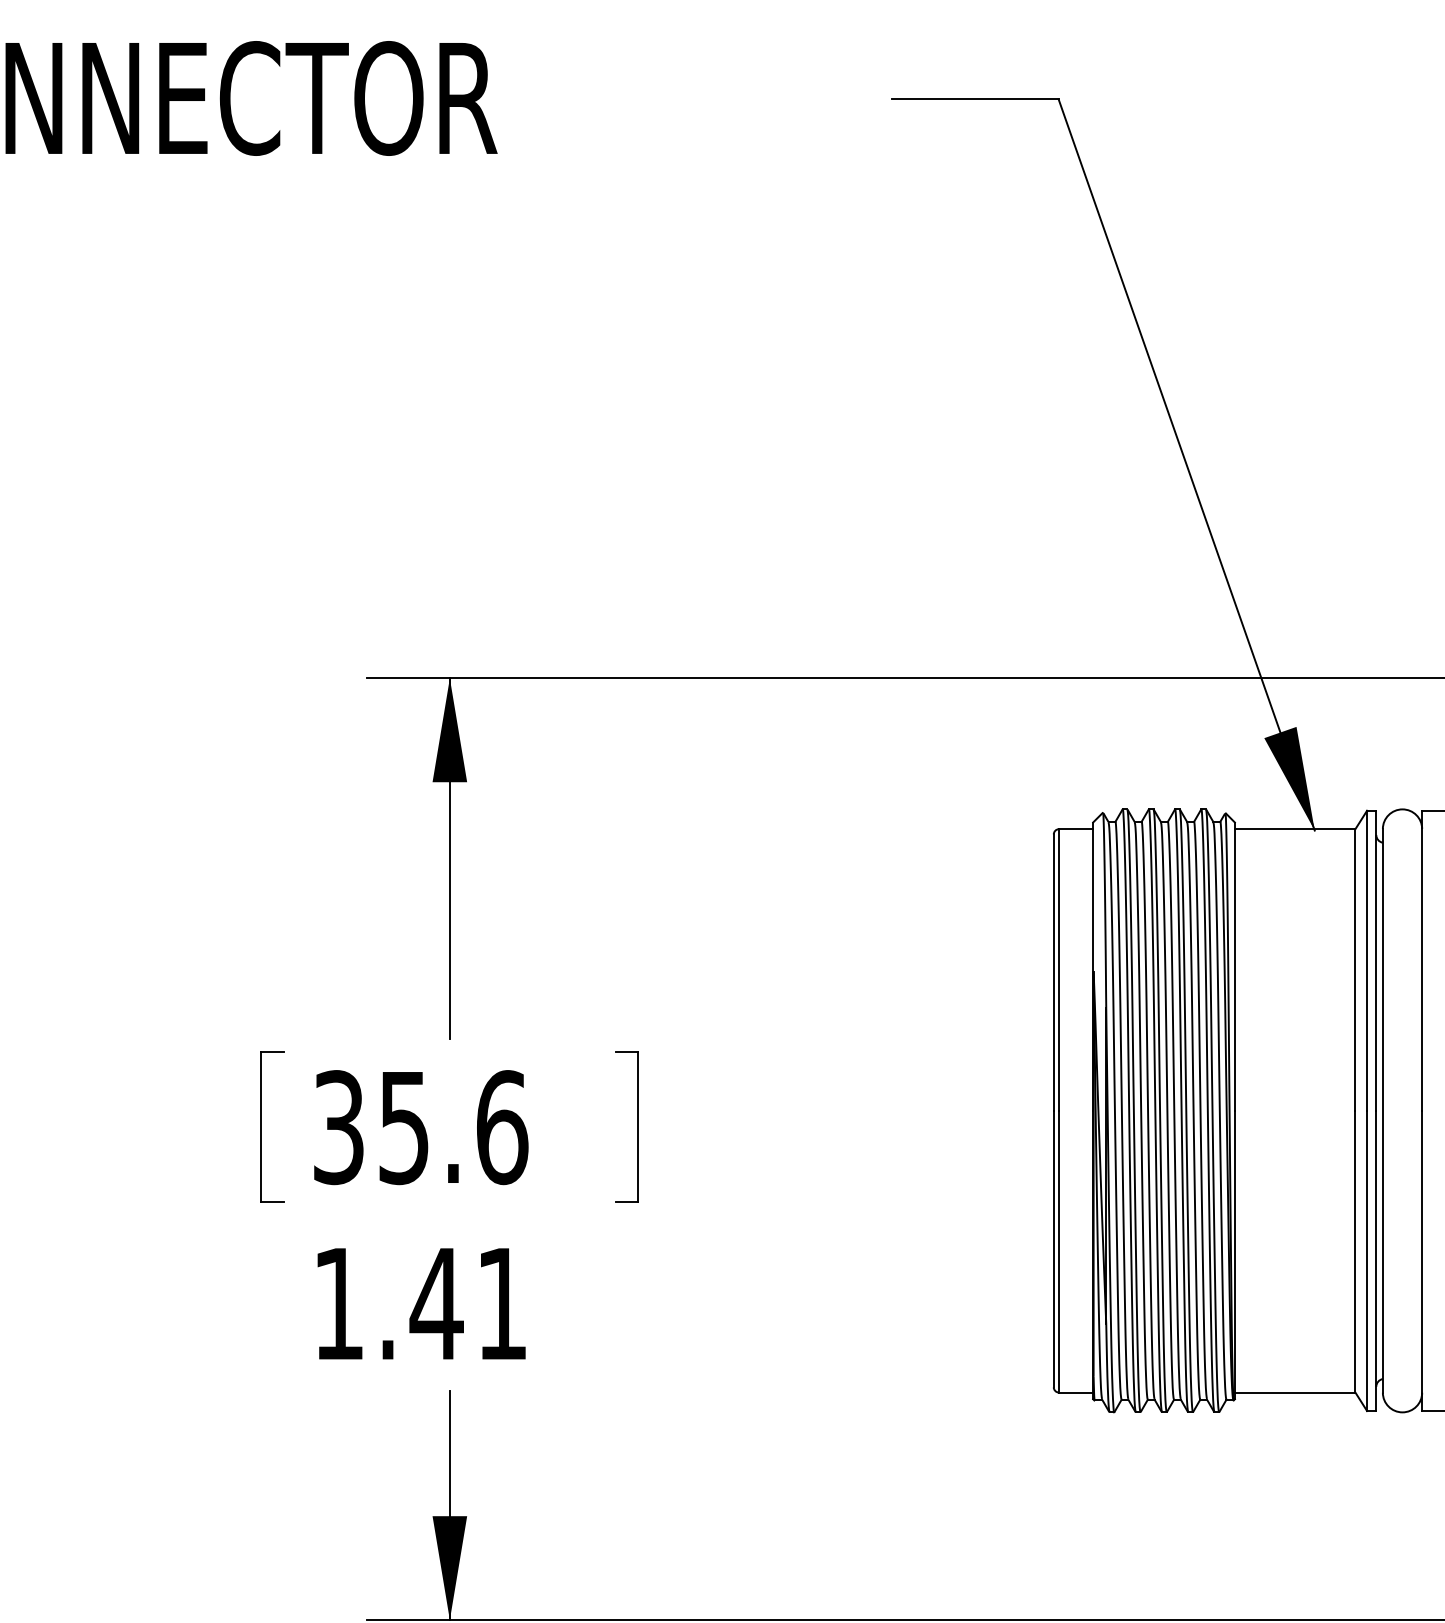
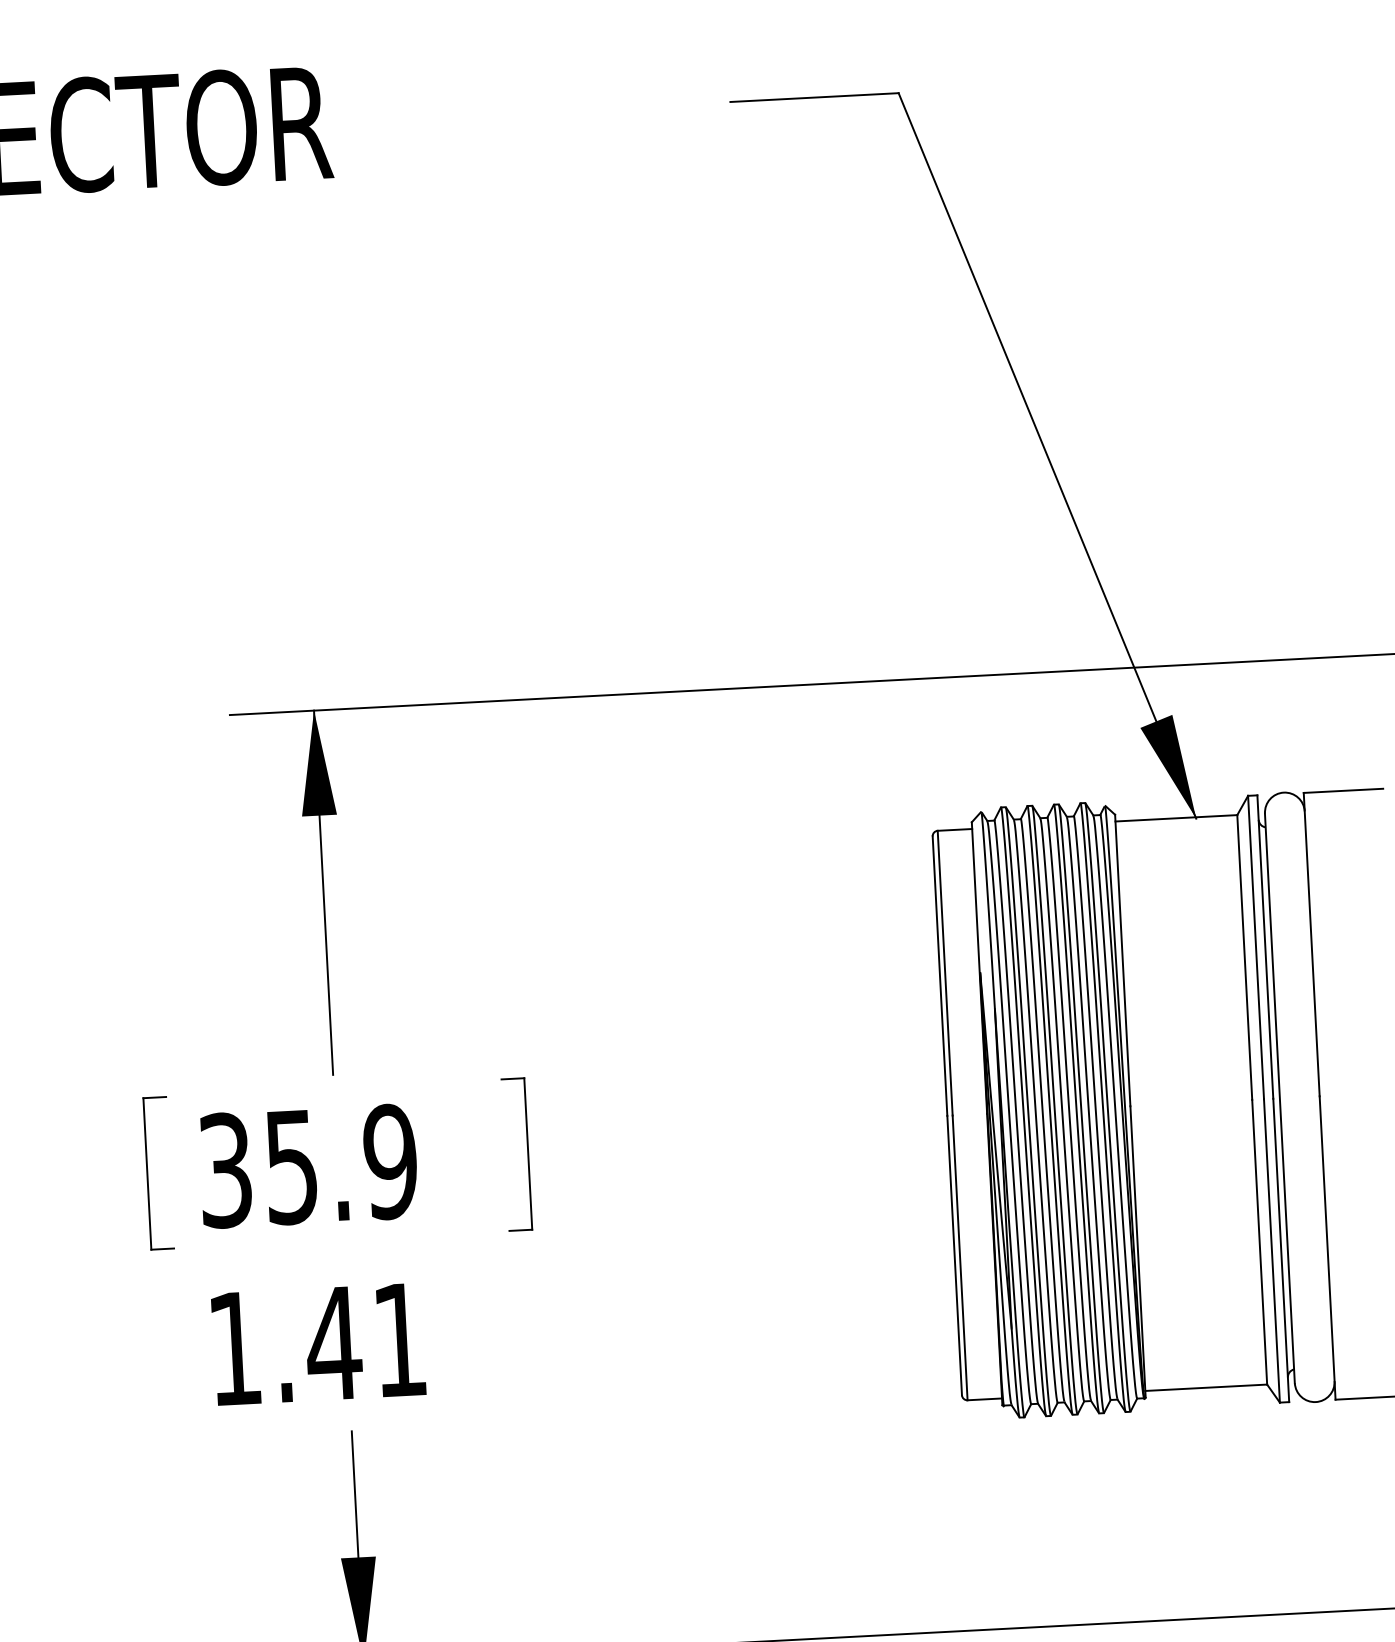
text: (502, 1127) -> (391, 1161), 35.6 -> 35.9

